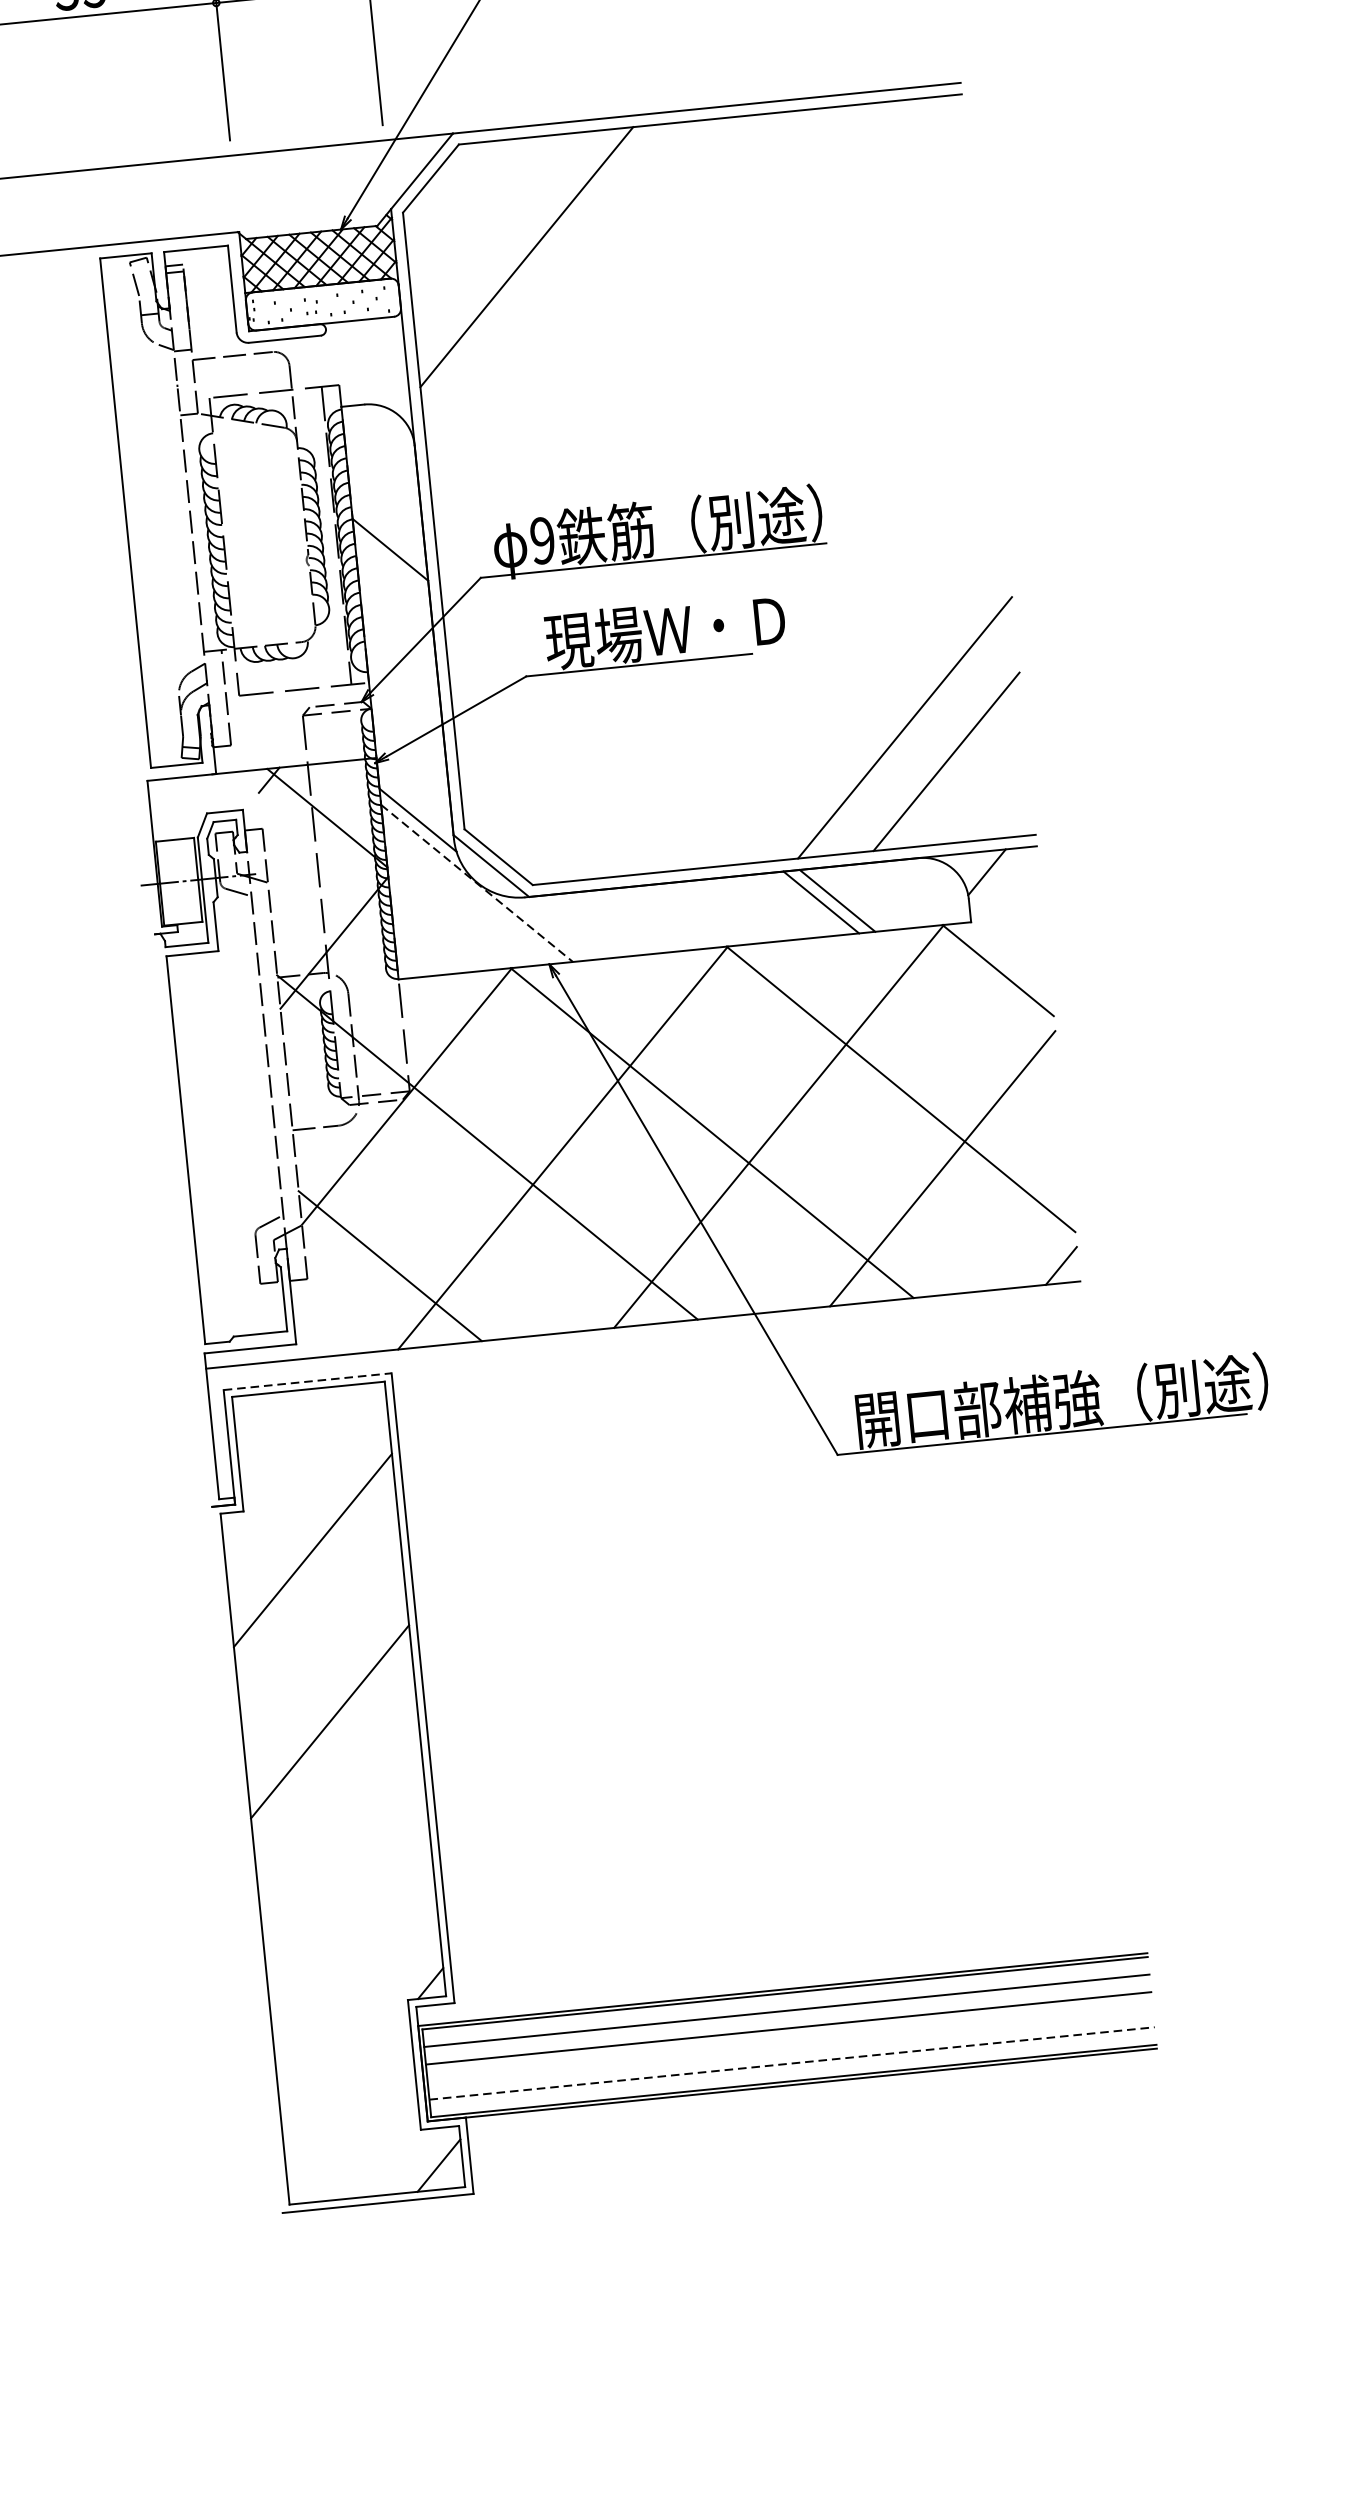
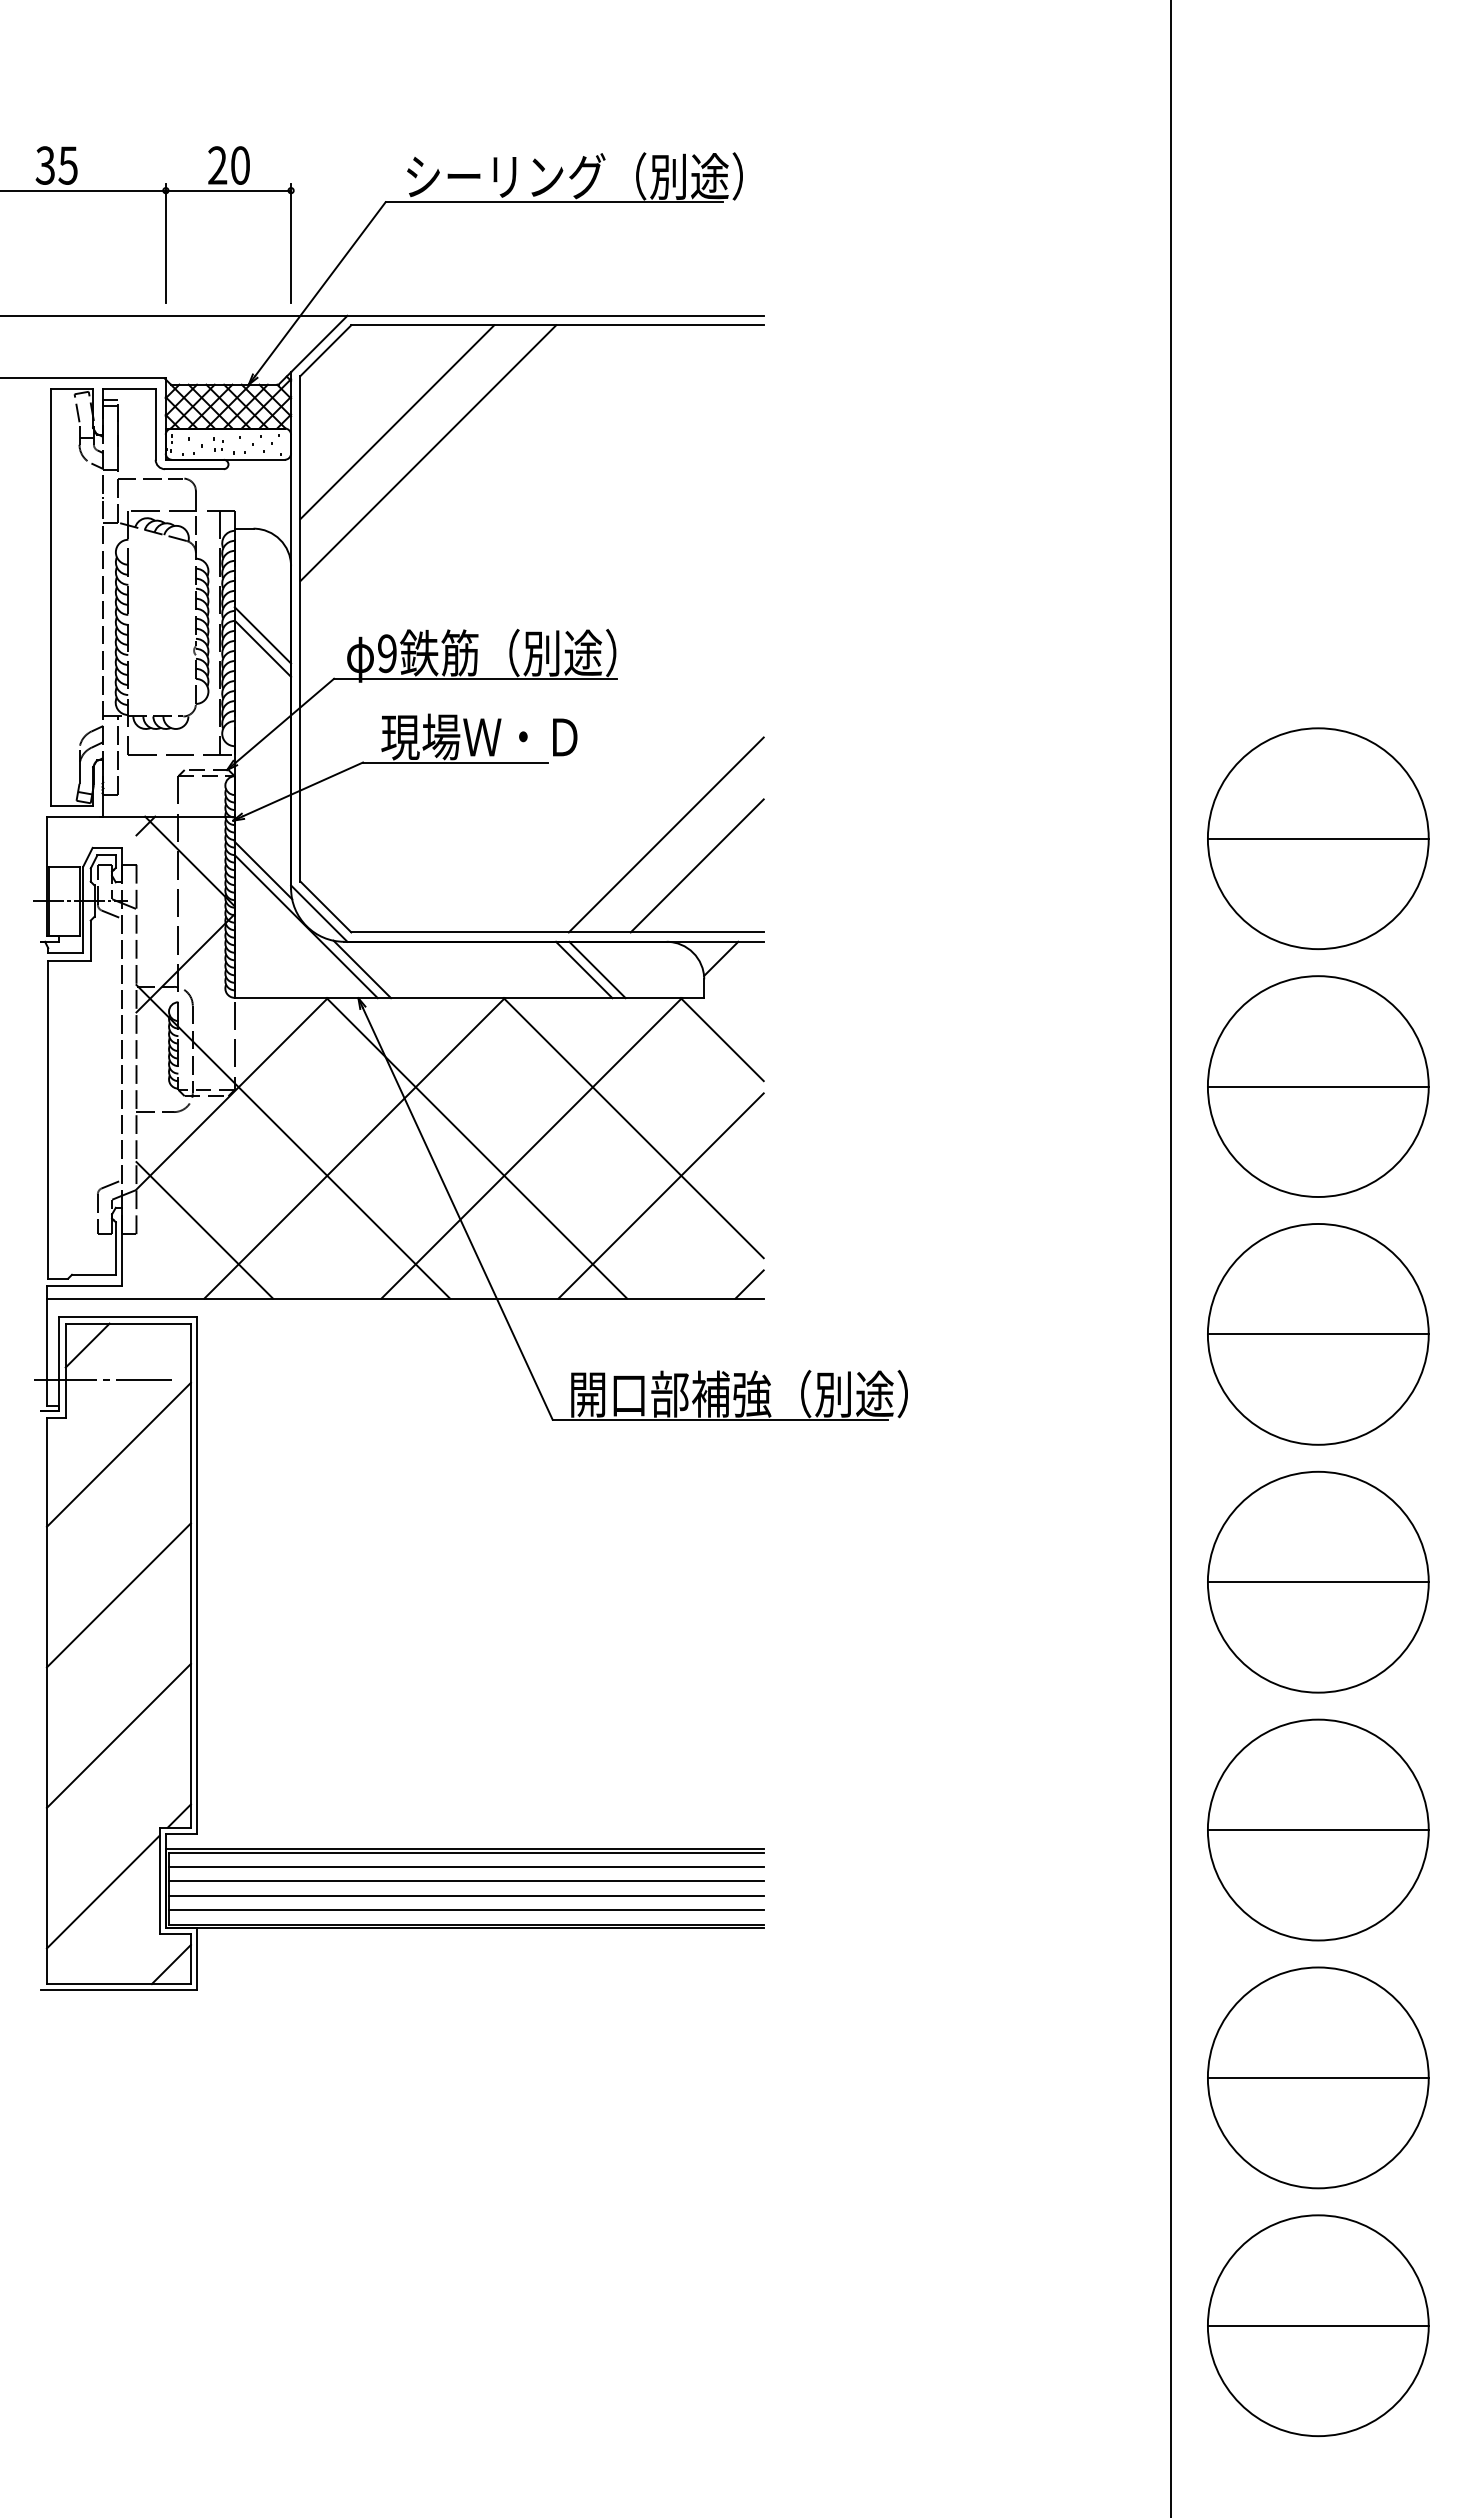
line: (568, 291) -> (428, 453), added
line: (388, 533) -> (262, 635), added
line: (477, 883) -> (306, 926), dashed -> solid
line: (550, 928) -> (362, 969), added
line: (307, 1381) -> (128, 1317), dashed -> solid
line: (261, 1420) -> (87, 1345), added
line: (285, 1461) -> (103, 1380), added
line: (346, 1892) -> (118, 1735), added
line: (790, 2045) -> (466, 1895), added
line: (792, 2063) -> (466, 1910), dashed -> solid
line: (346, 2084) -> (102, 1891), added

